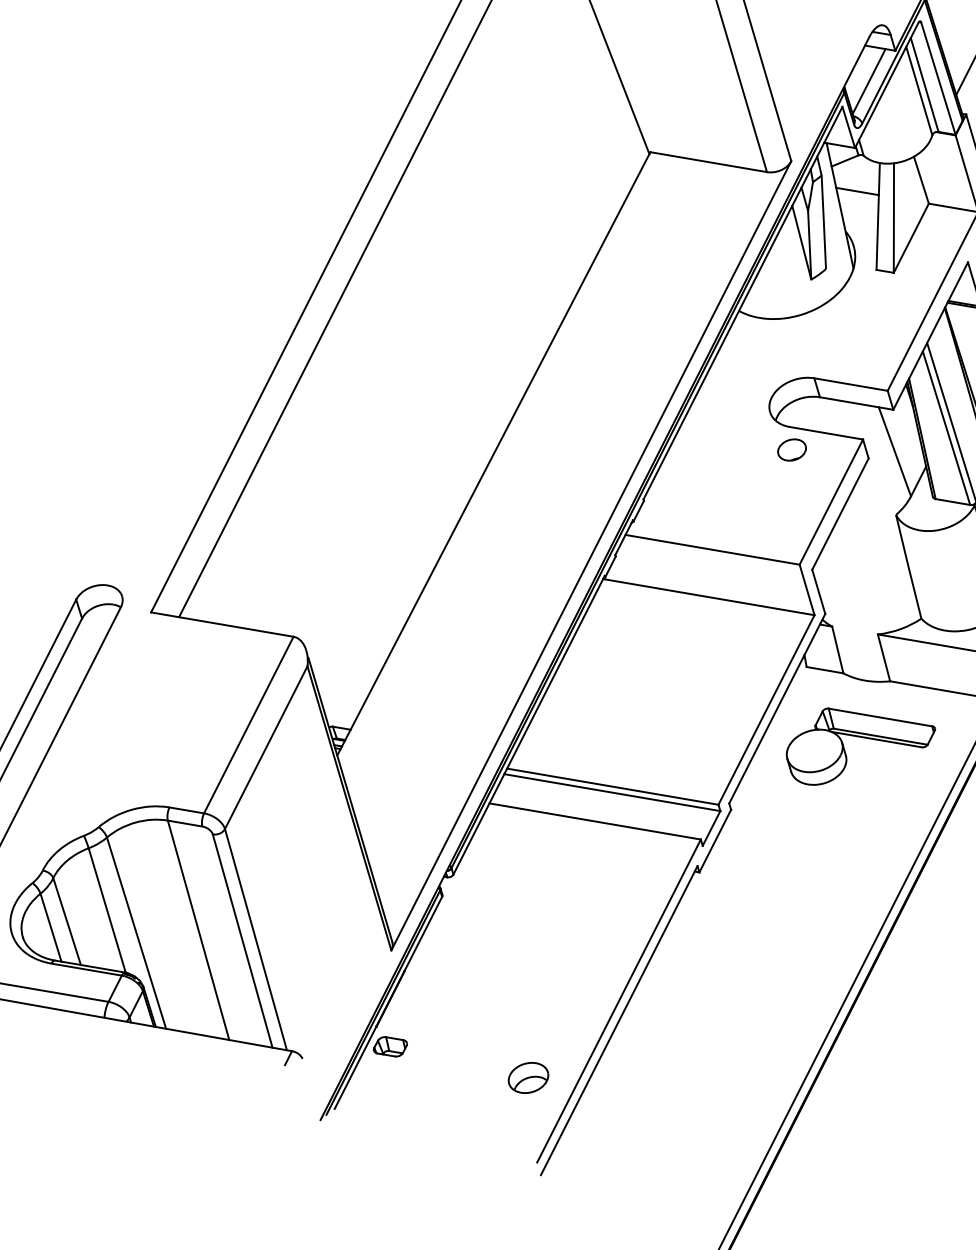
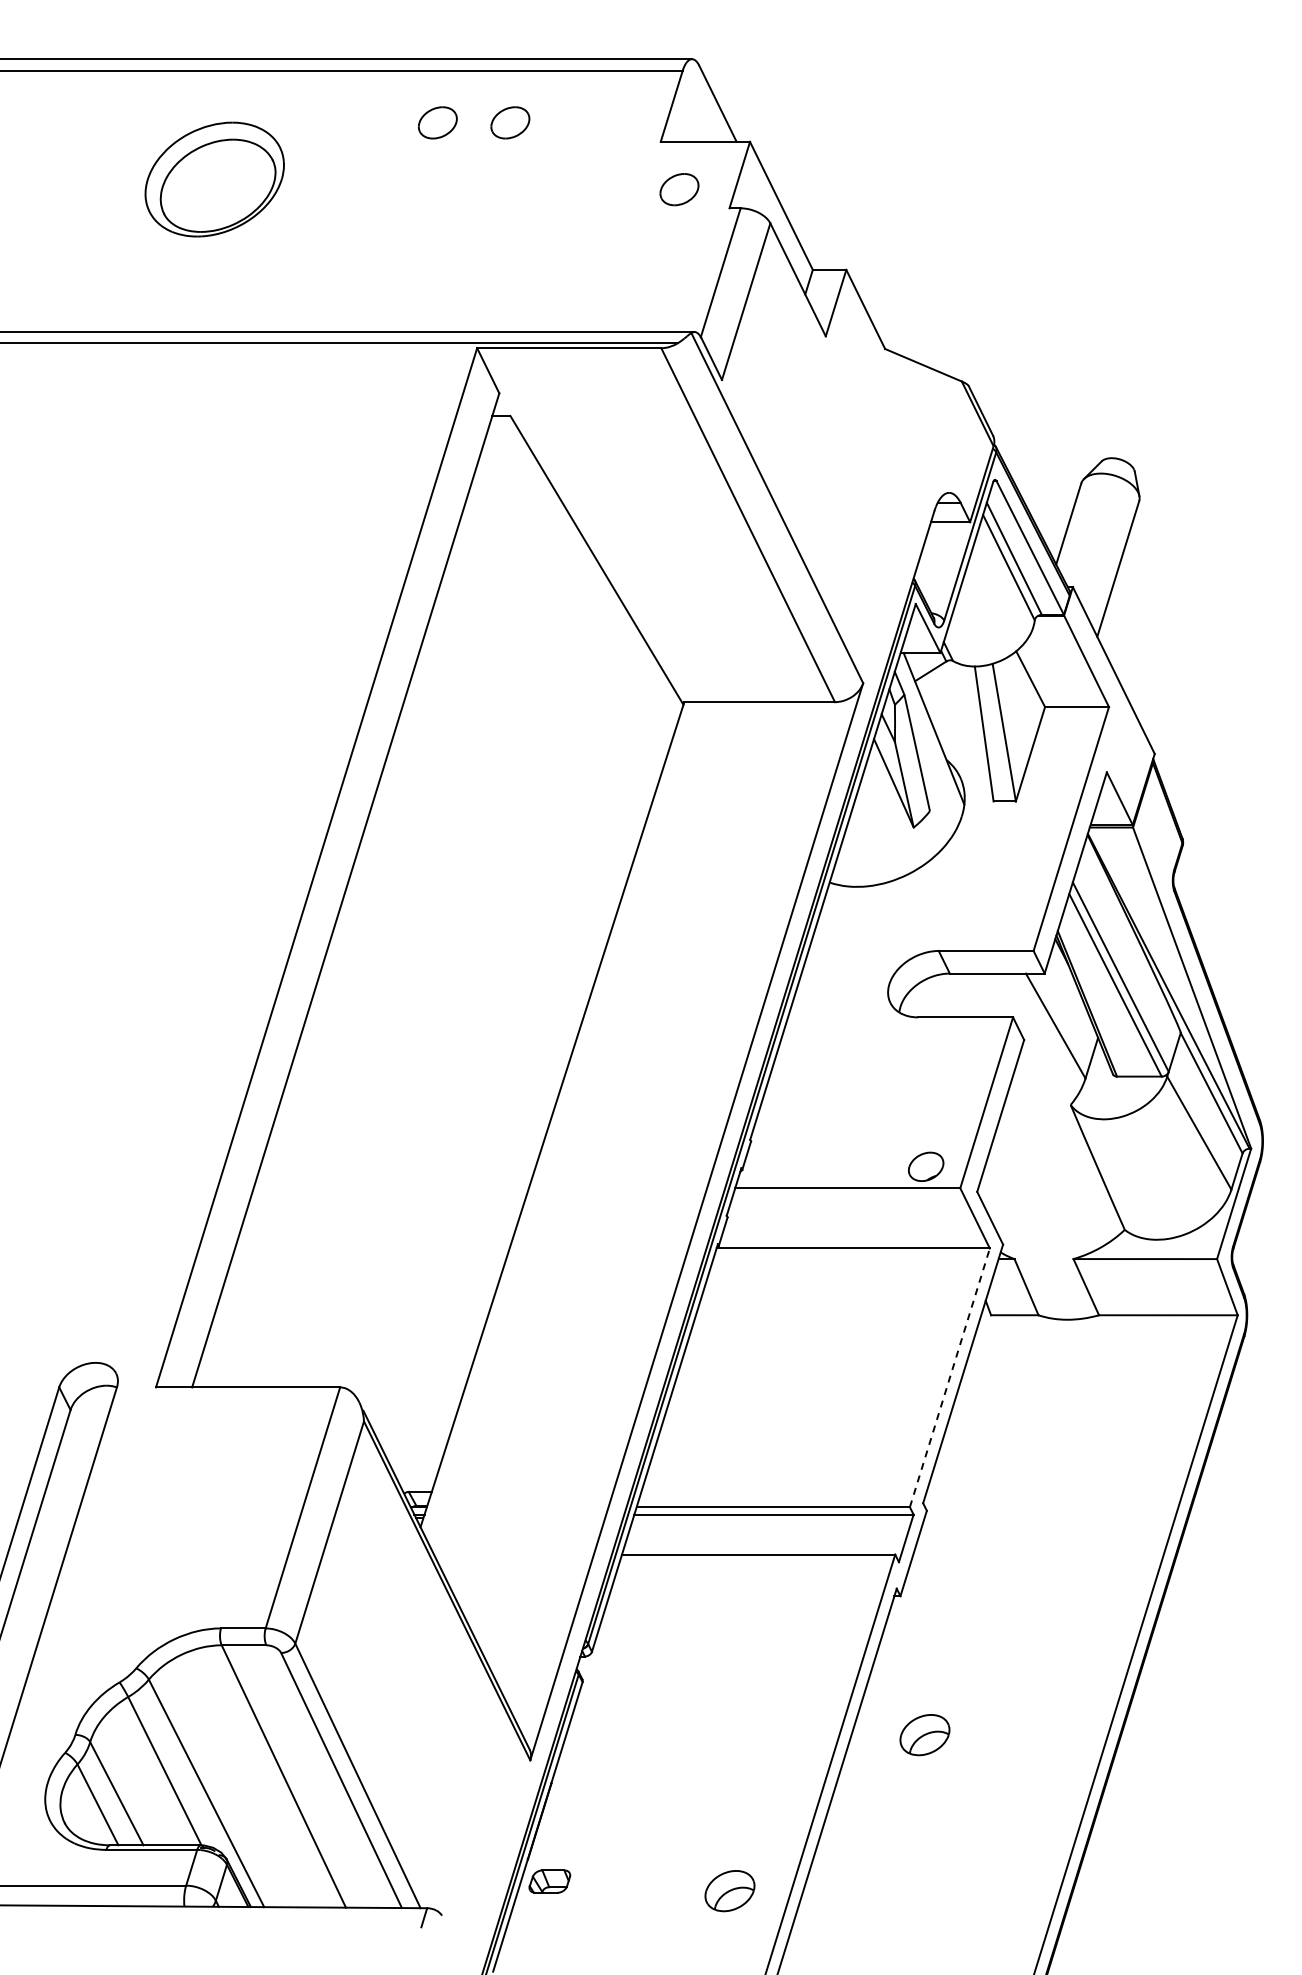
line: (868, 81) -> (943, 566), removed
line: (857, 191) -> (952, 707), removed
part: (792, 449) -> (926, 1166), moved
line: (767, 709) -> (950, 1377), solid -> dashed
part: (846, 755) -> (1060, 1417), removed
part: (699, 983) -> (924, 1735), added

